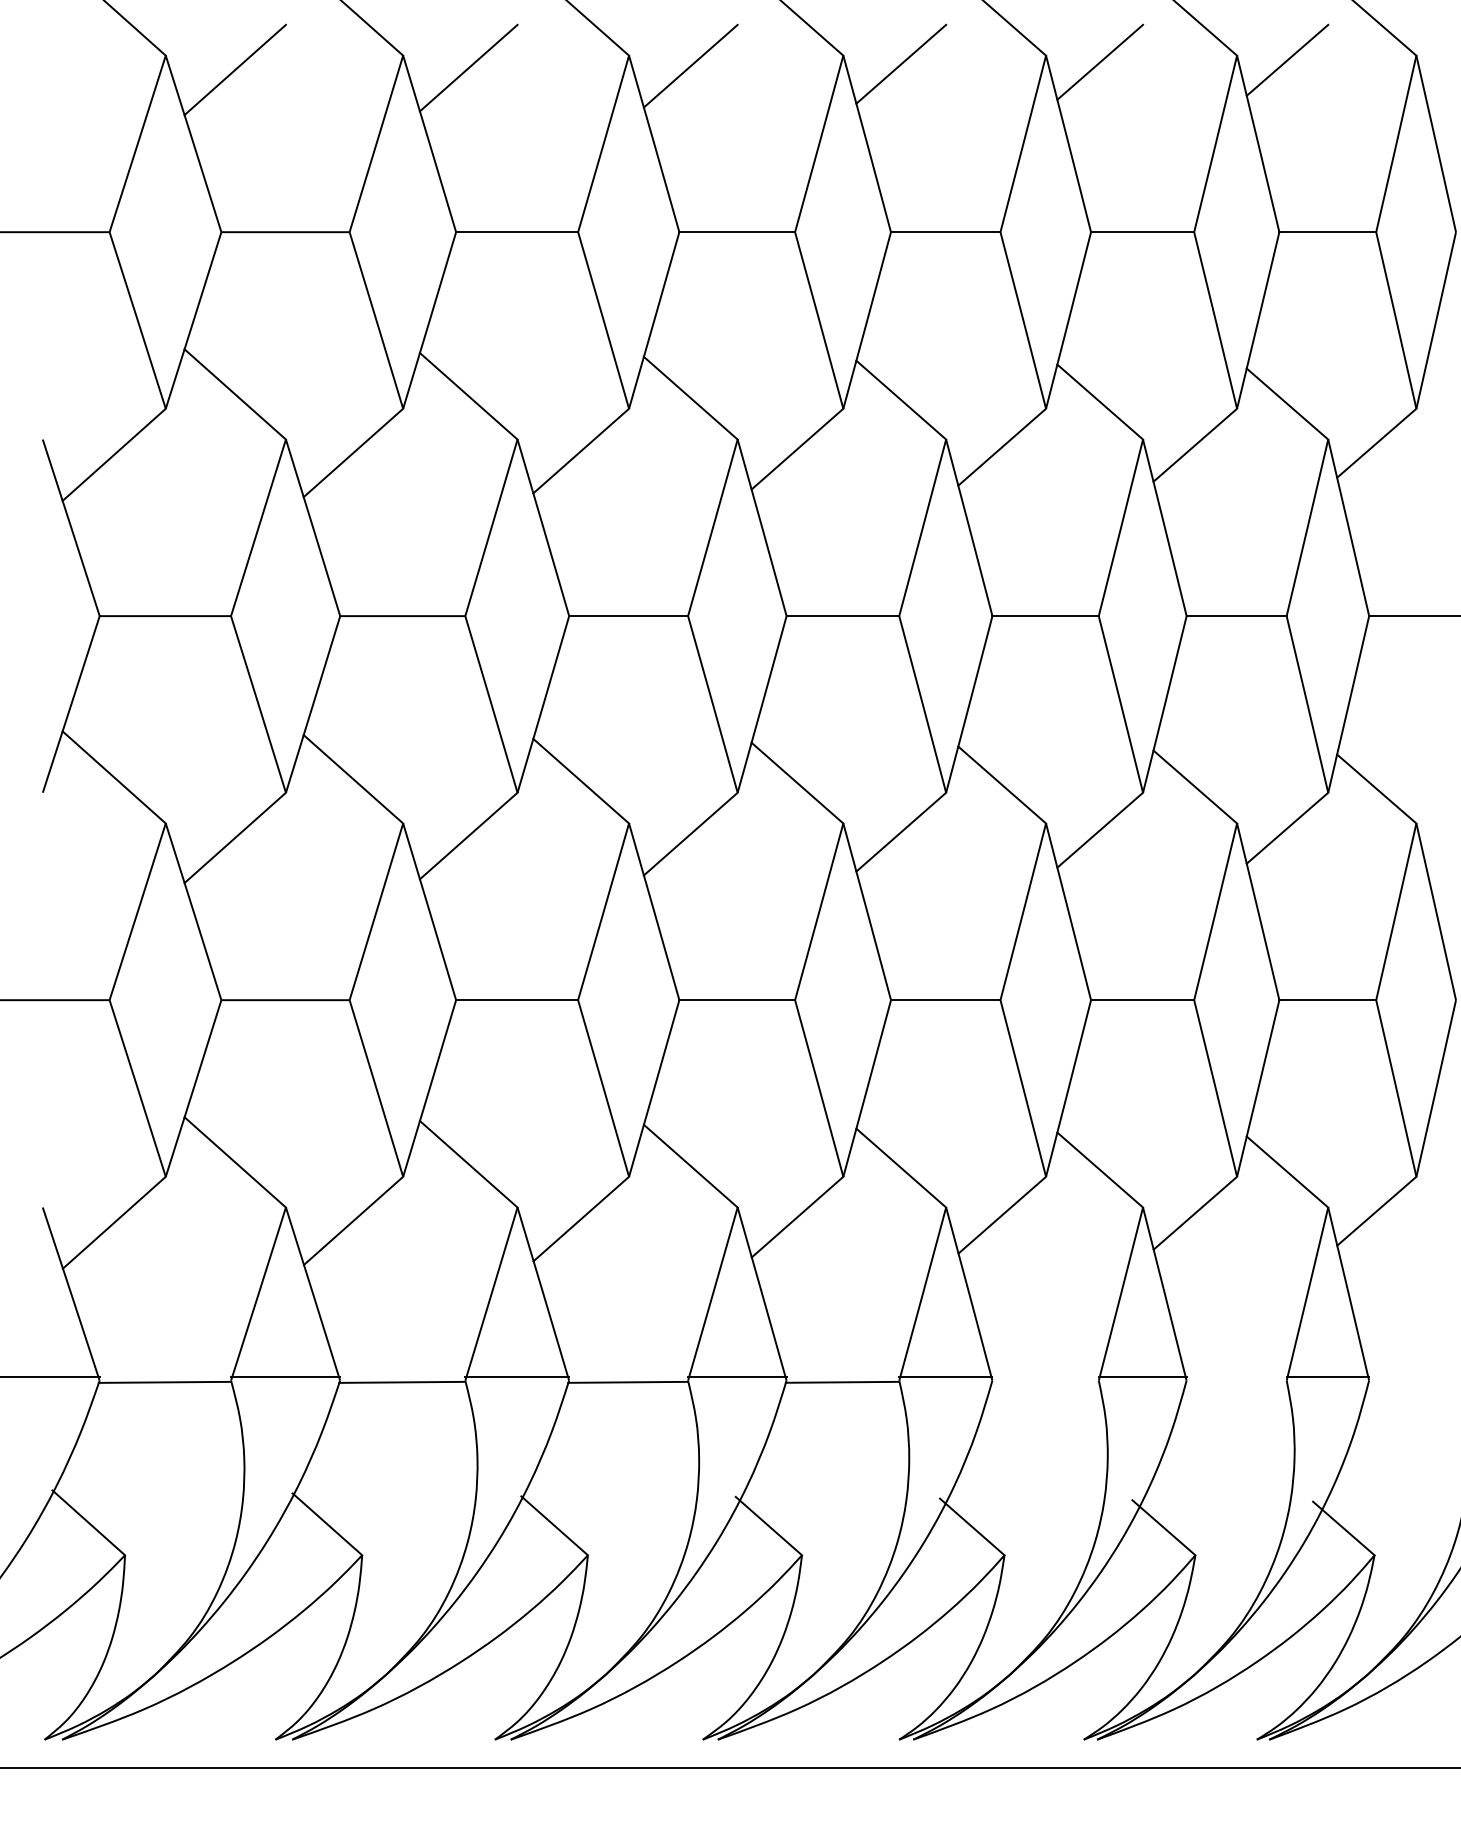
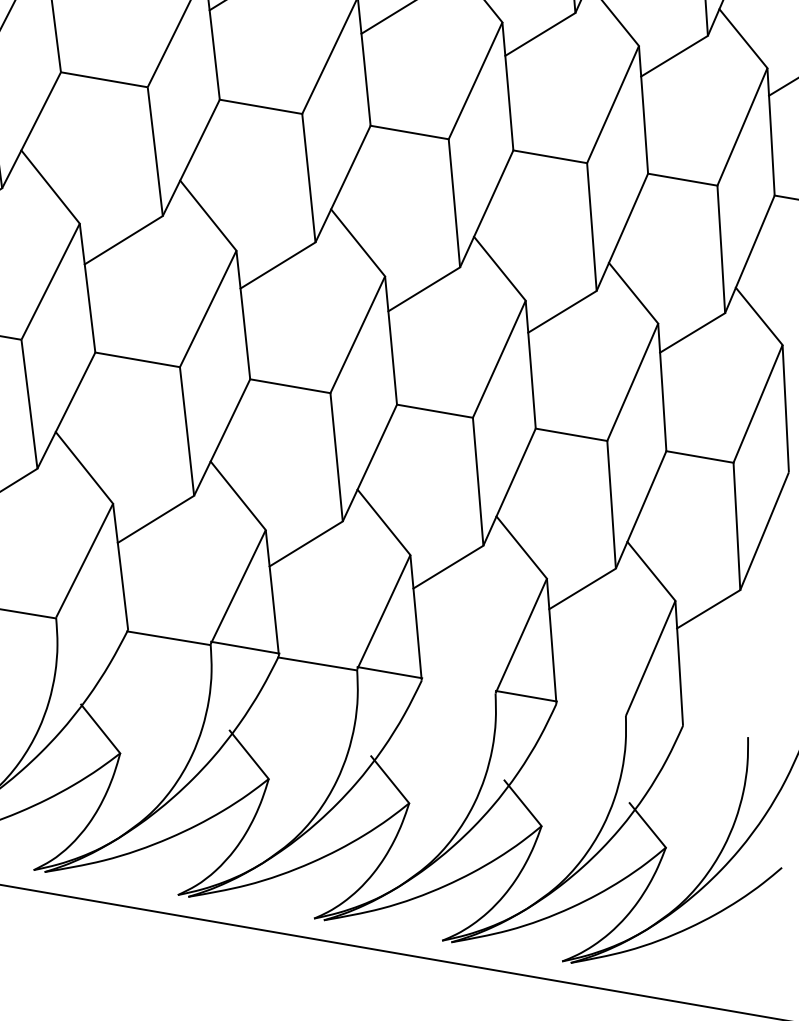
line: (517, 1377) -> (92, 621), removed
line: (1327, 1377) -> (654, 718), removed

